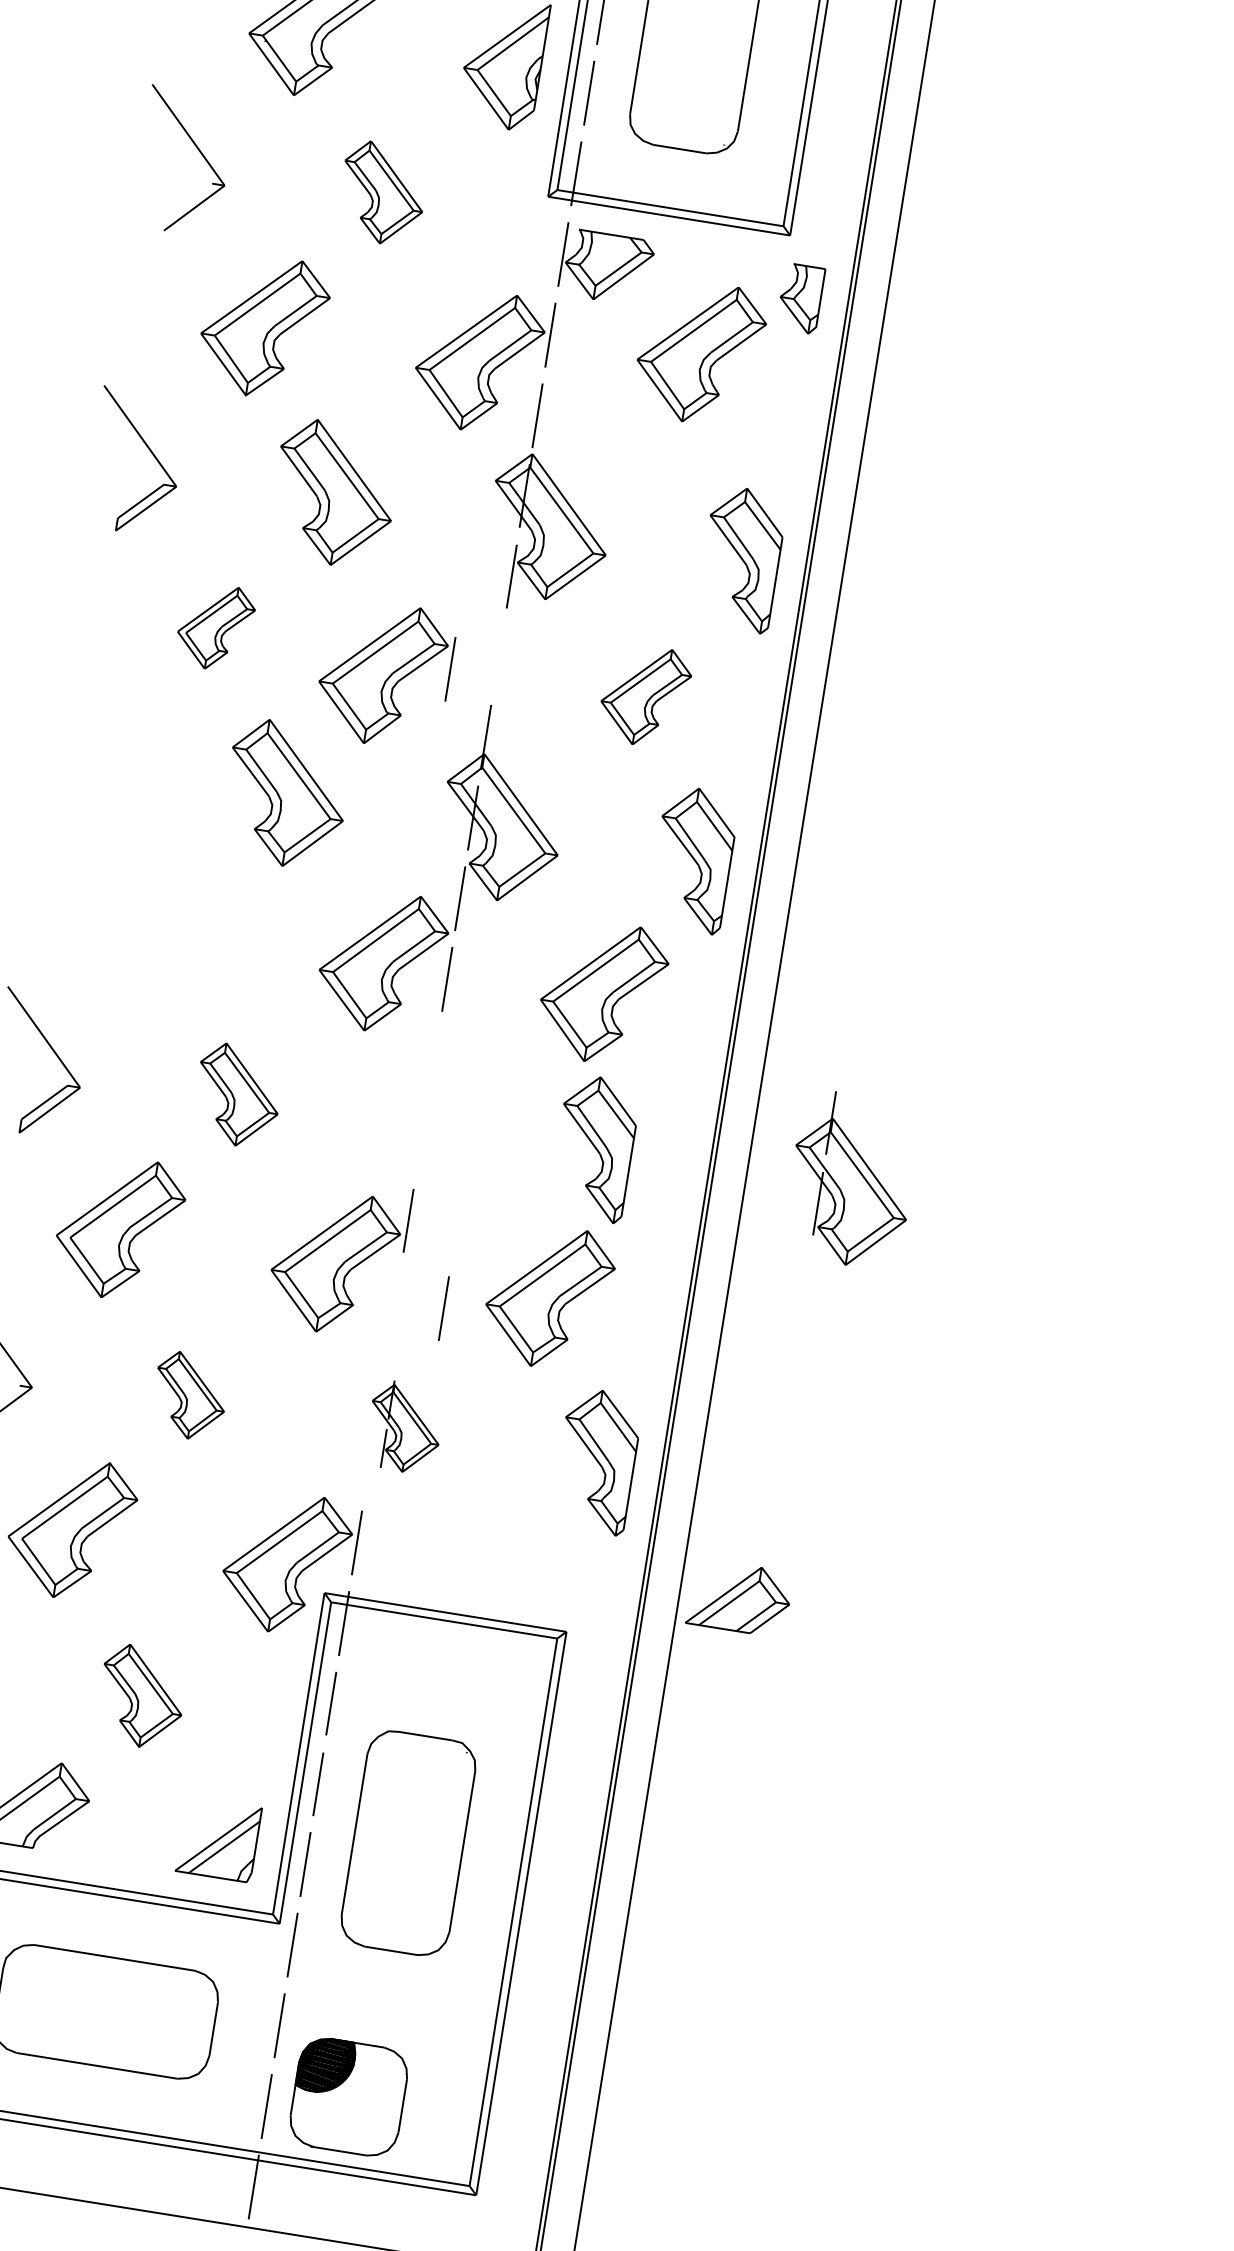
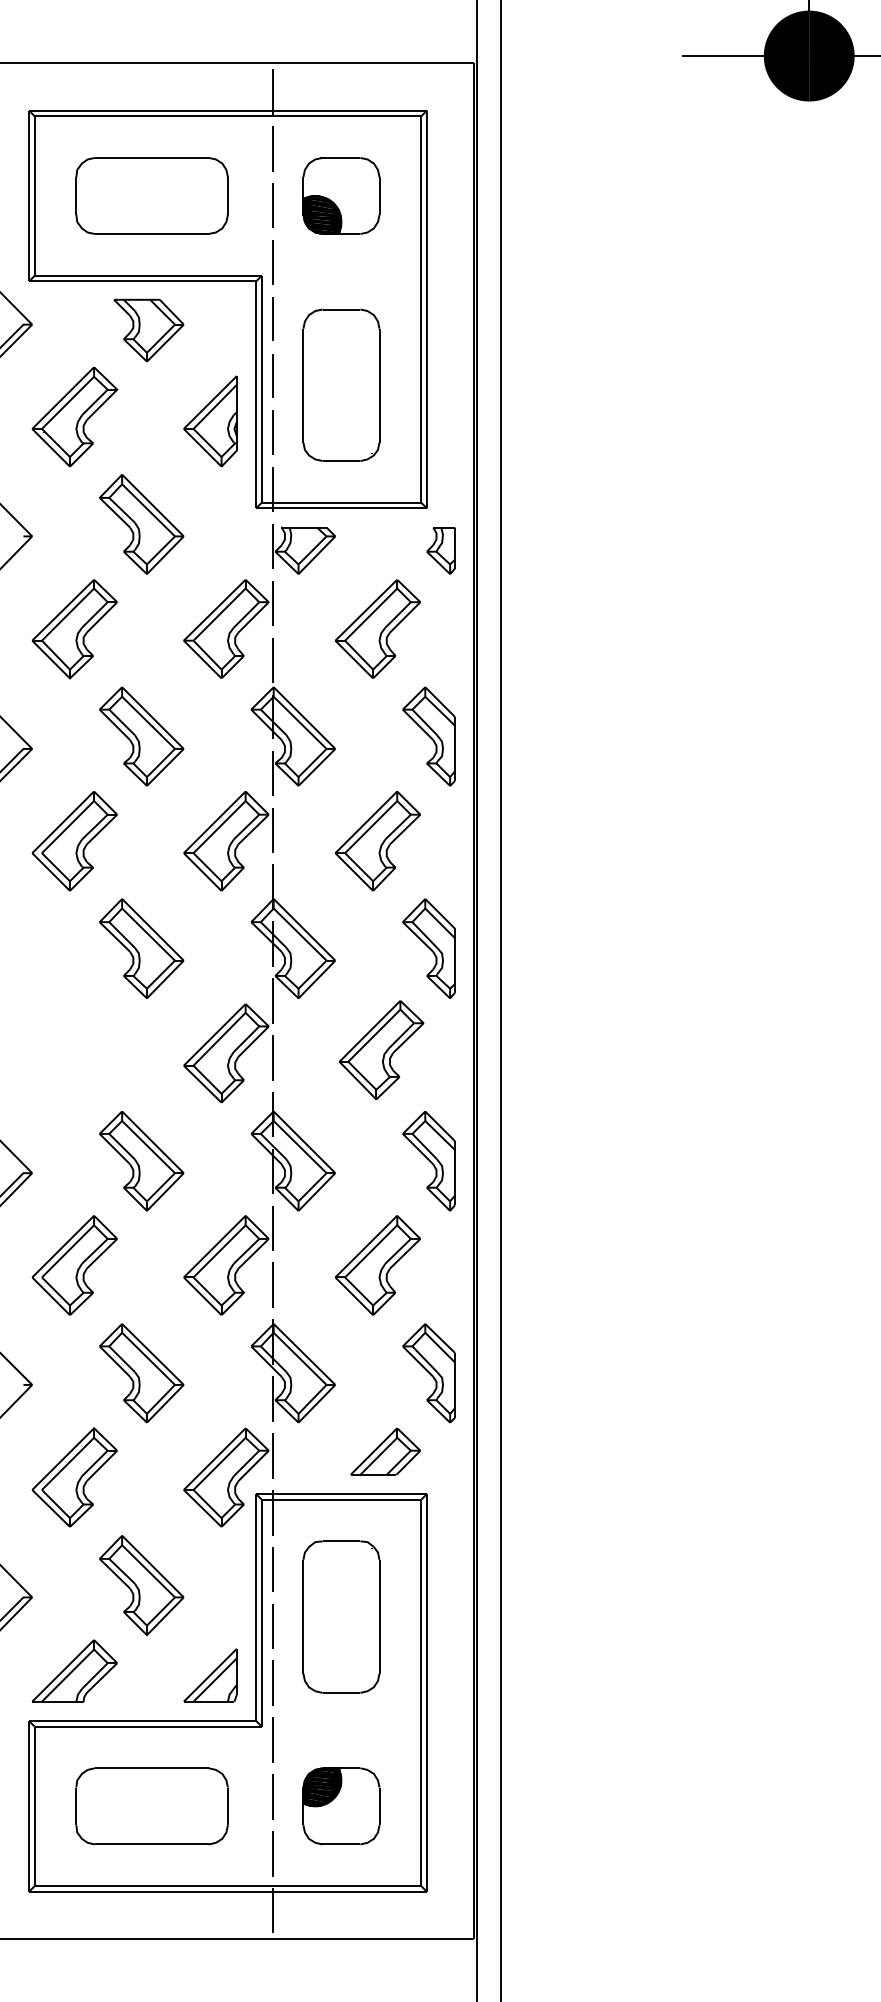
part: (382, 193) -> (141, 524), size x1.43
part: (699, 351) -> (377, 628), moved
part: (215, 627) -> (74, 841), size x1.67
part: (384, 674) -> (228, 841), moved
part: (644, 696) -> (377, 841), size x1.43
part: (237, 1095) -> (141, 1161), size x1.43
part: (593, 1148) -> (428, 1161), moved
part: (850, 1179) -> (292, 1151), moved
line: (443, 1307) -> (272, 1284), moved
part: (189, 1396) -> (141, 1373), size x1.67
part: (403, 1427) -> (292, 1371), size x1.67
part: (739, 1597) -> (385, 1451), moved
part: (141, 1696) -> (141, 1585), size x1.43
part: (408, 1842) -> (341, 1616), moved
part: (348, 2097) -> (341, 1806), moved

